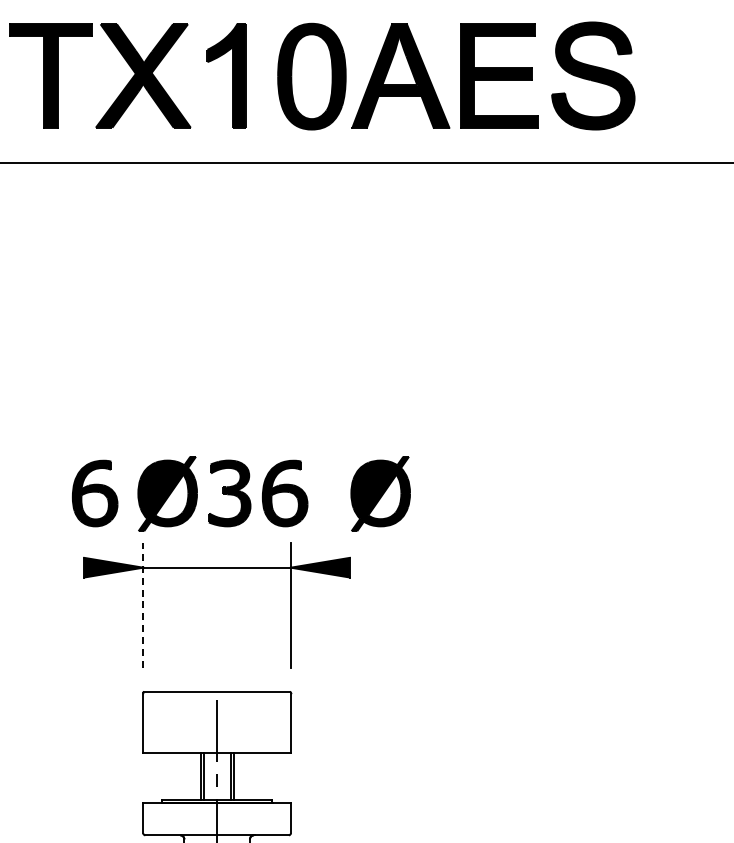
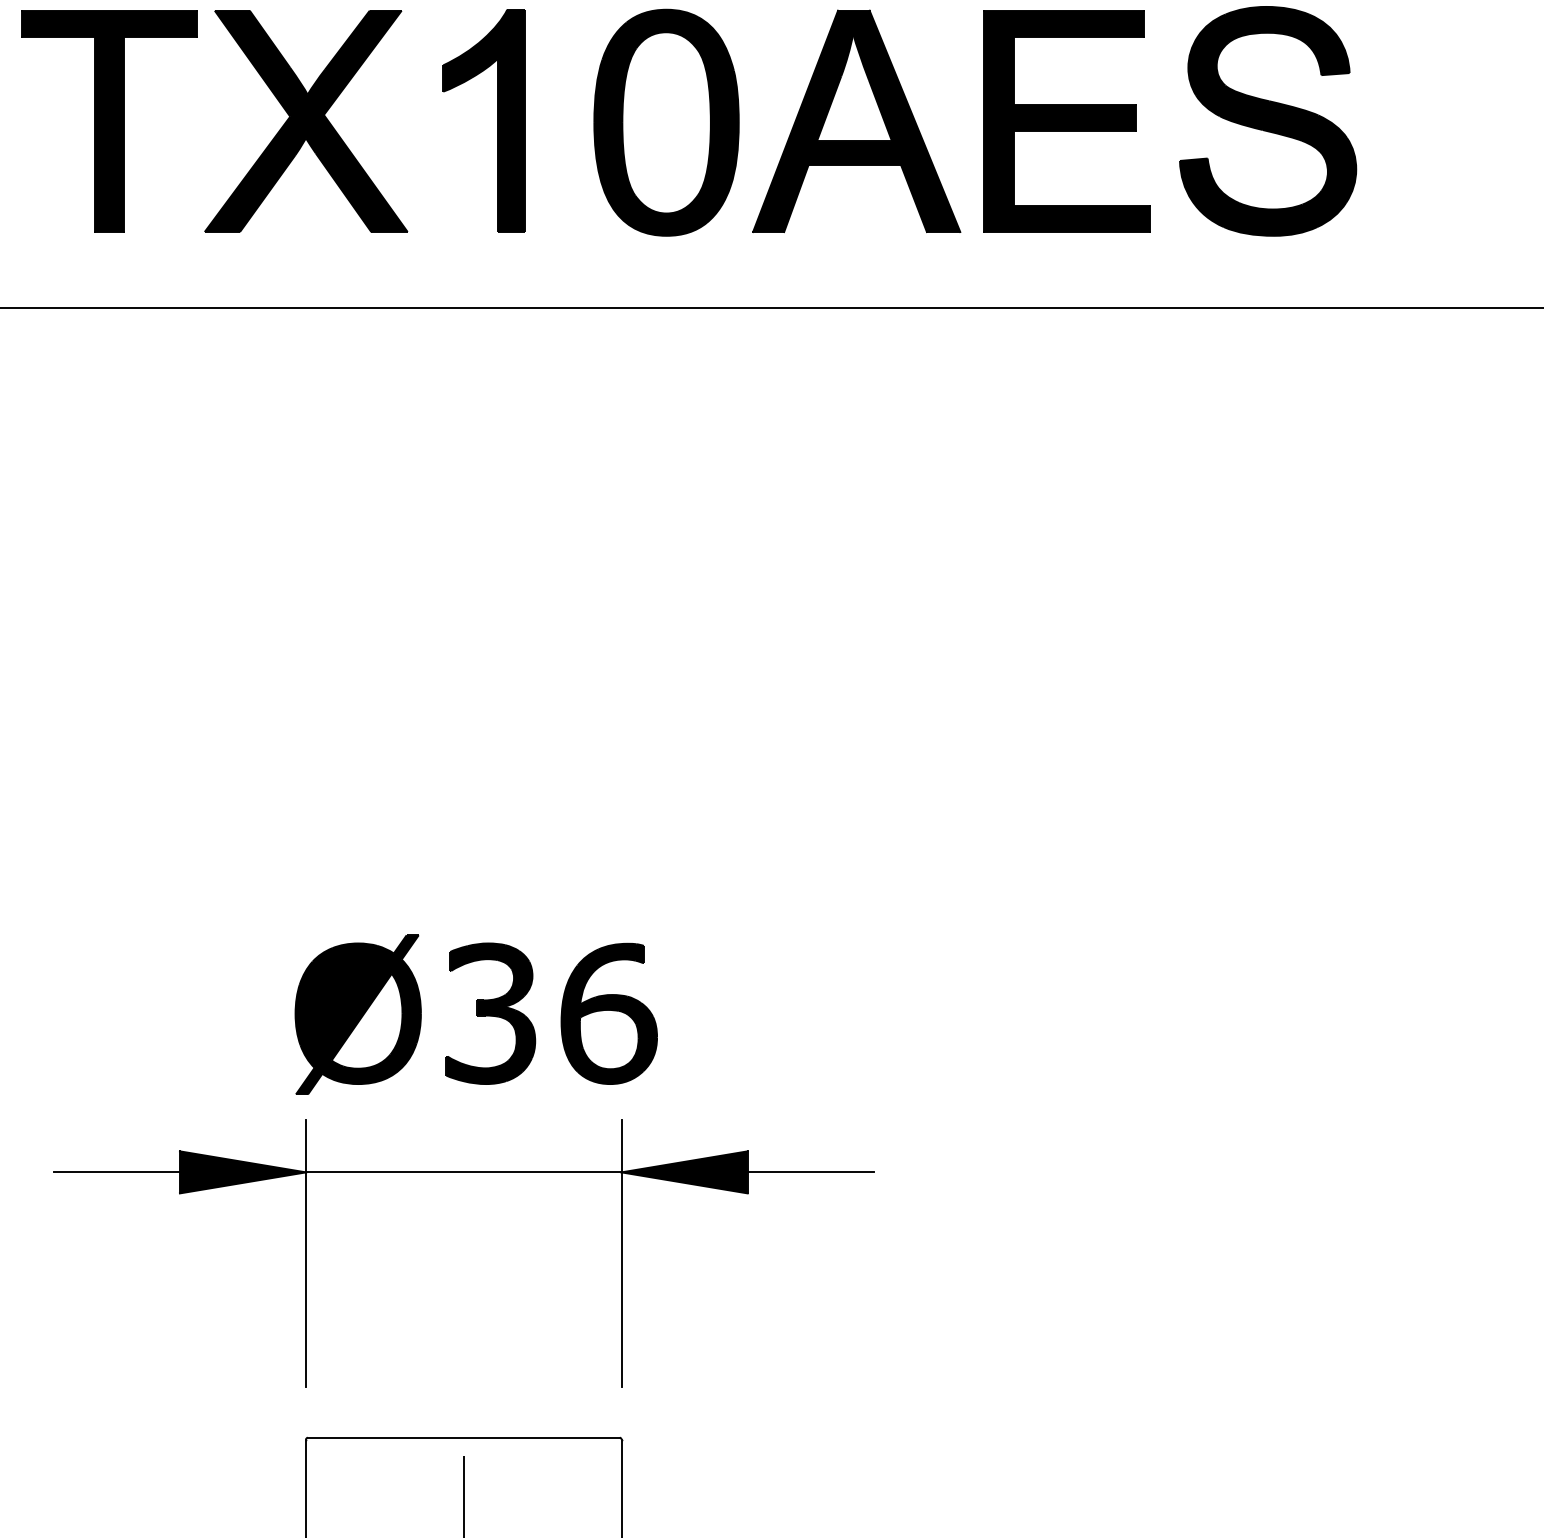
part: (94, 493) -> (201, 1013), removed
part: (380, 493) -> (813, 1013), removed
line: (54, 567) -> (116, 1171), added
line: (378, 567) -> (808, 1171), added
line: (143, 605) -> (306, 1253), dashed -> solid

